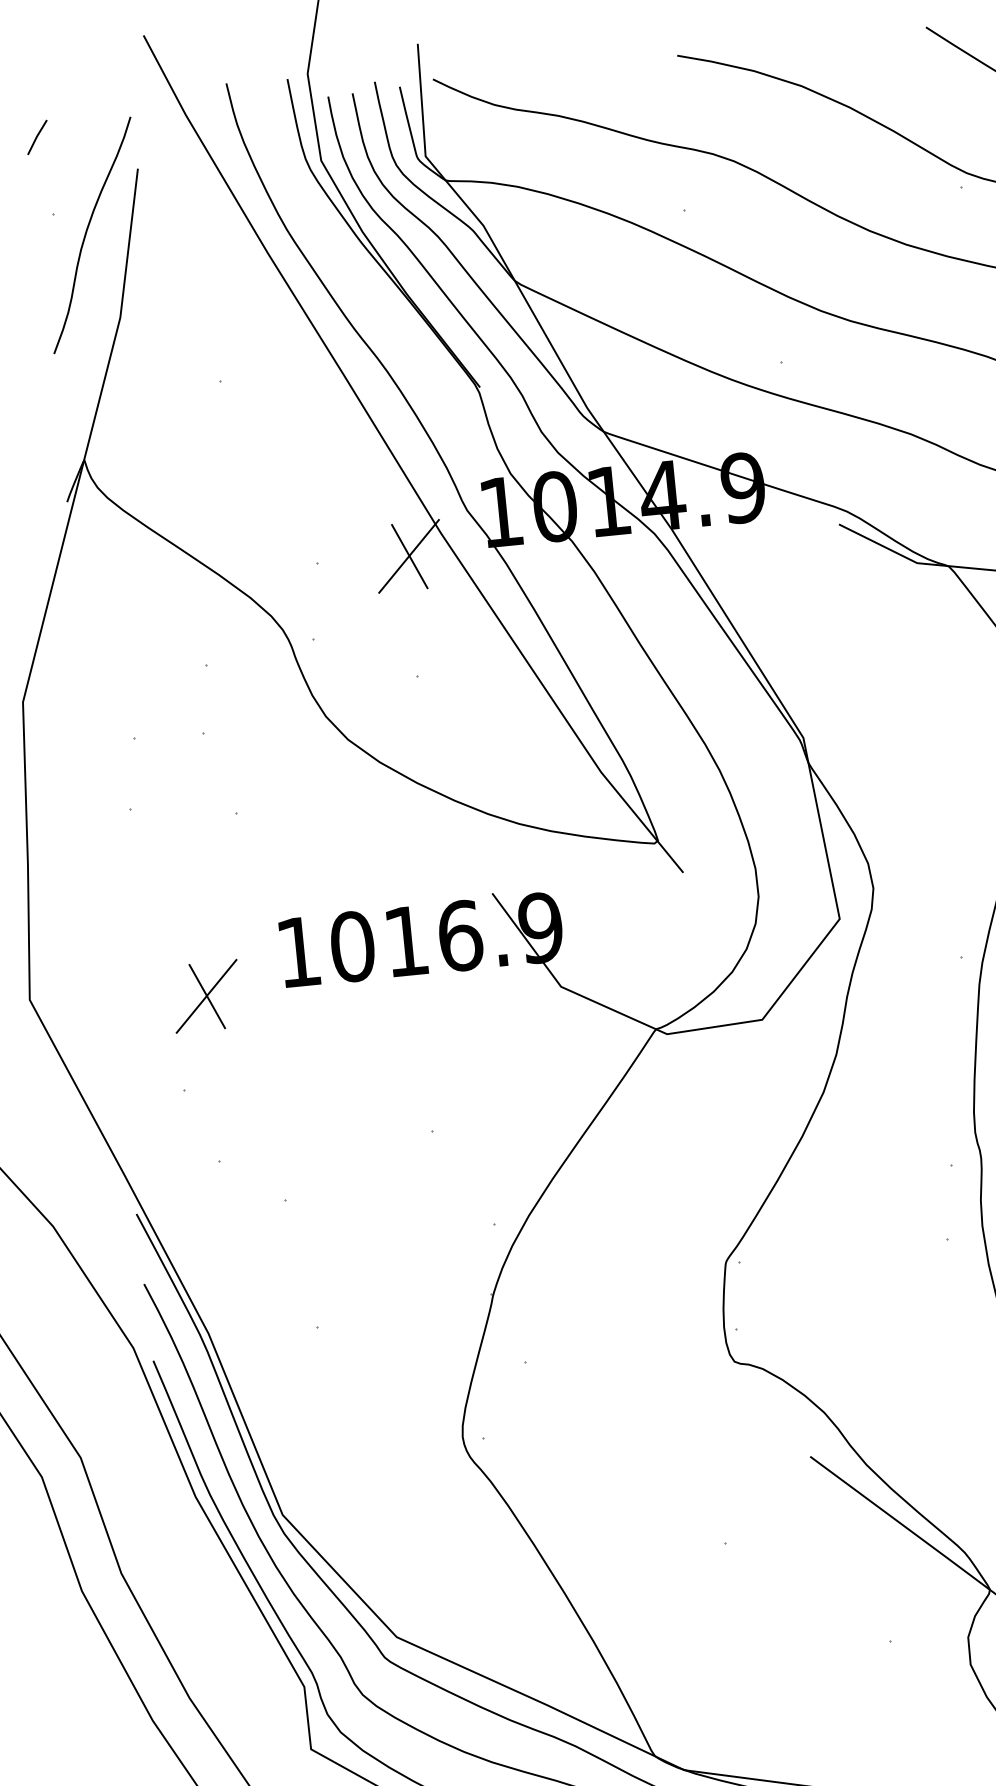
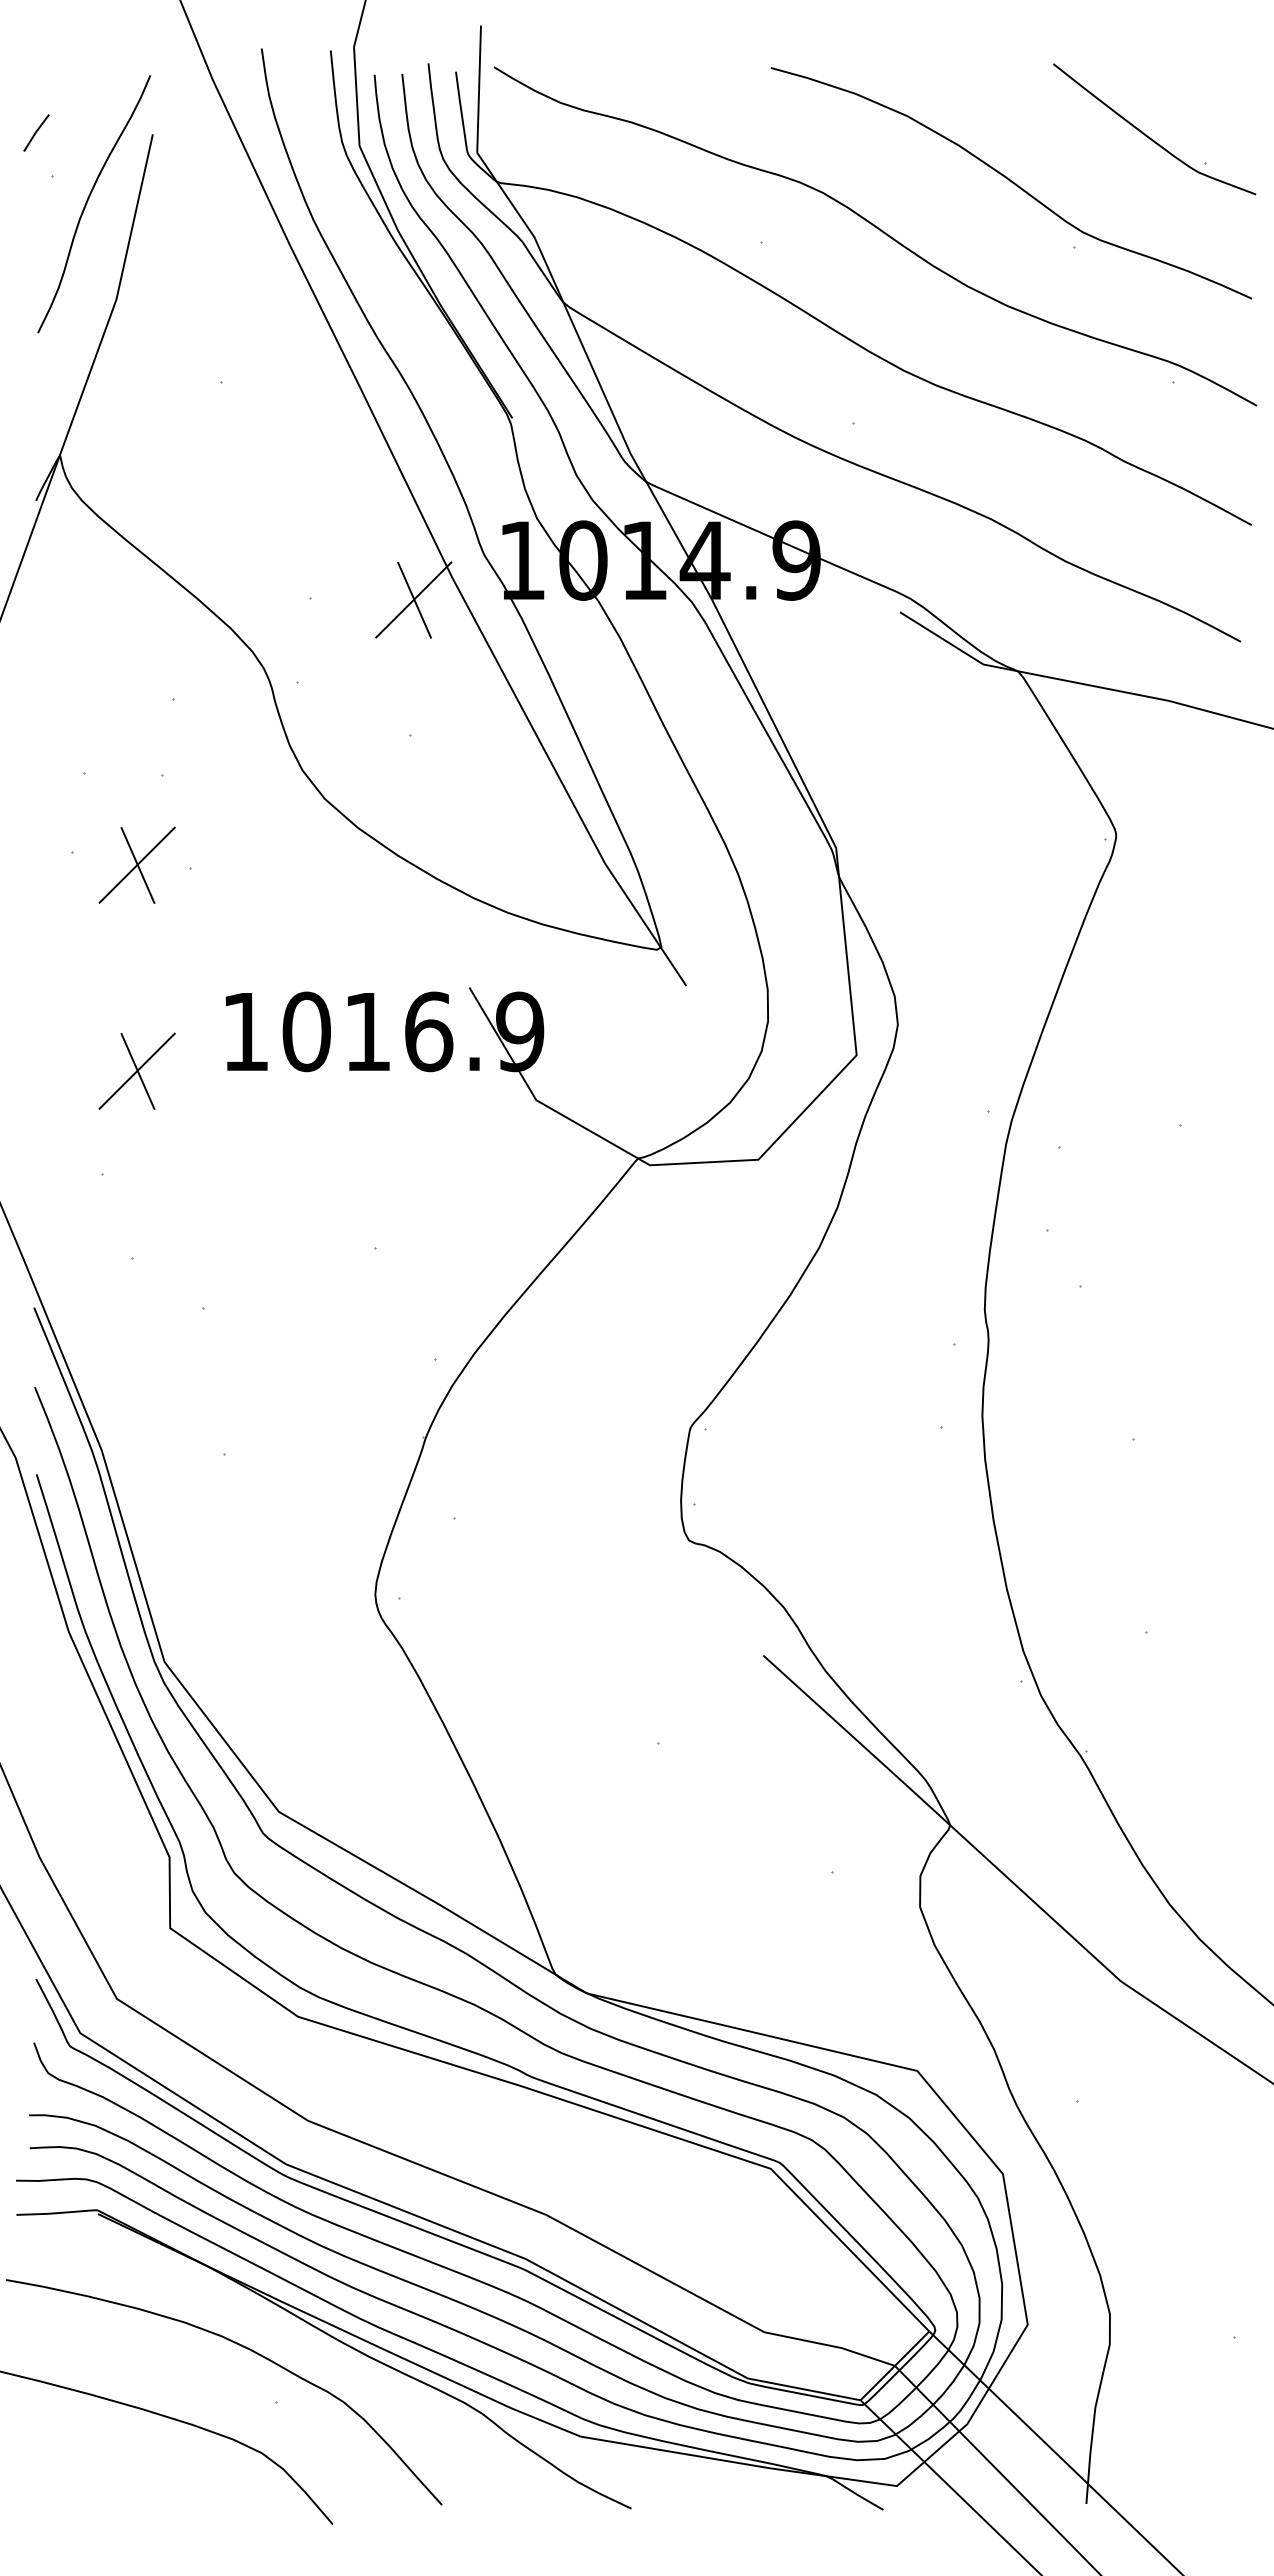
line: (37, 136) -> (36, 132), moved
part: (187, 814) -> (136, 864), added

